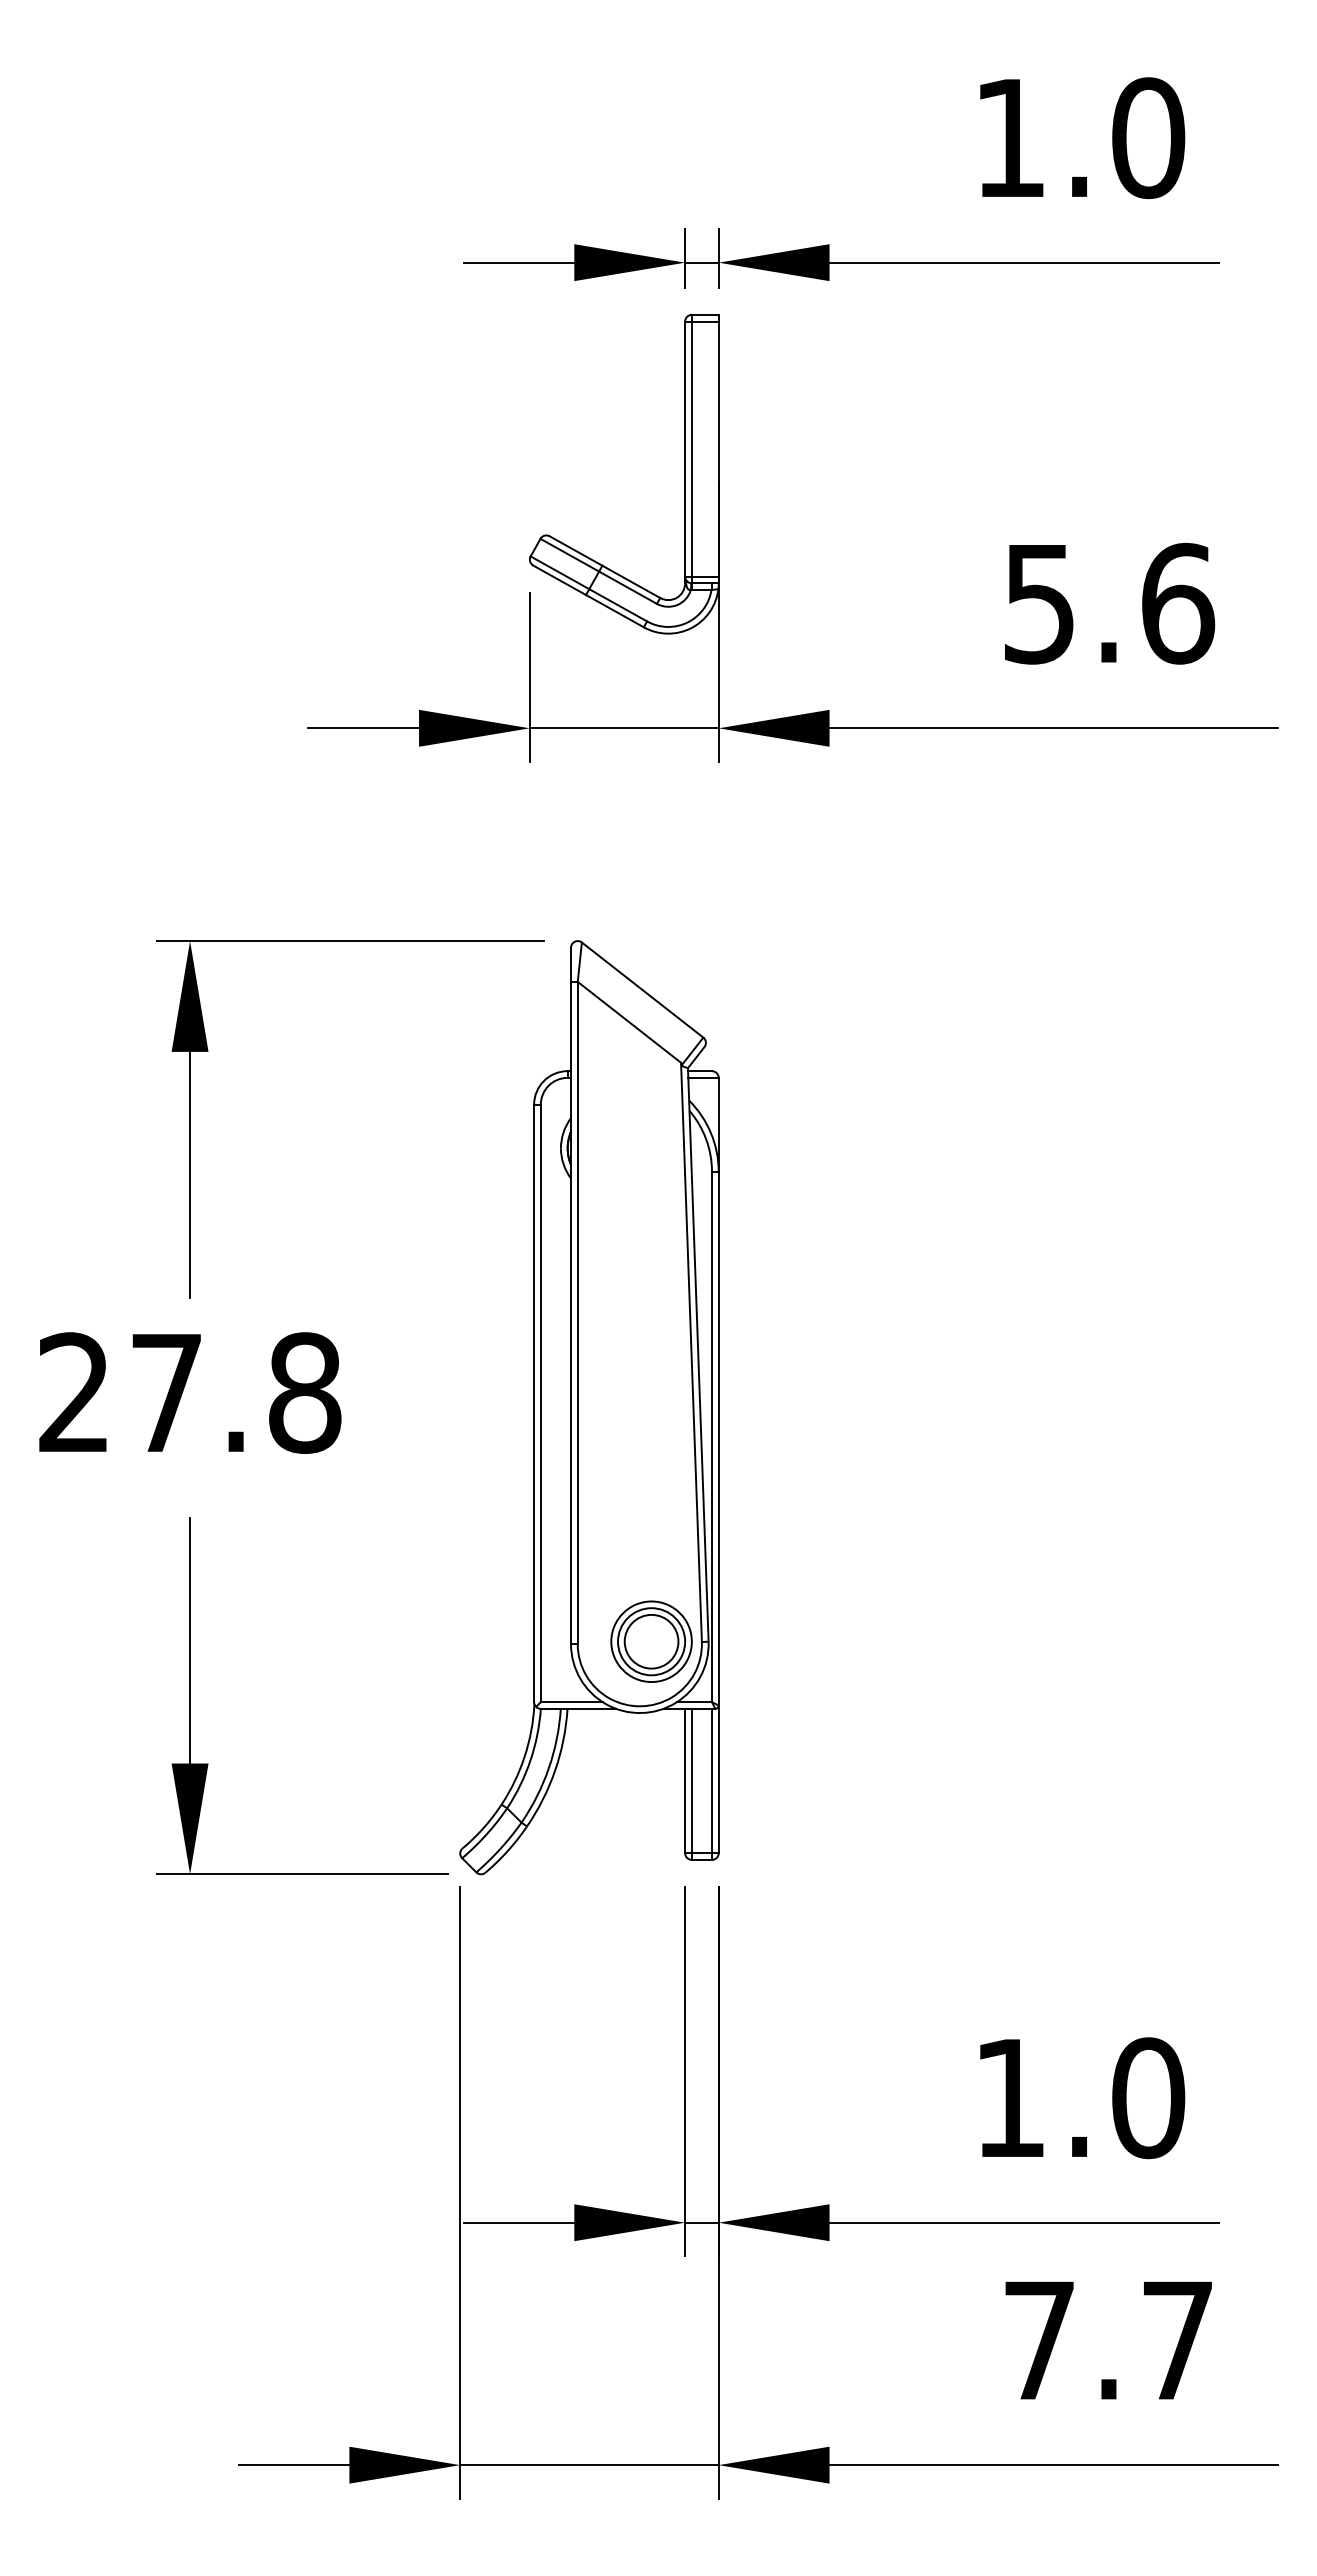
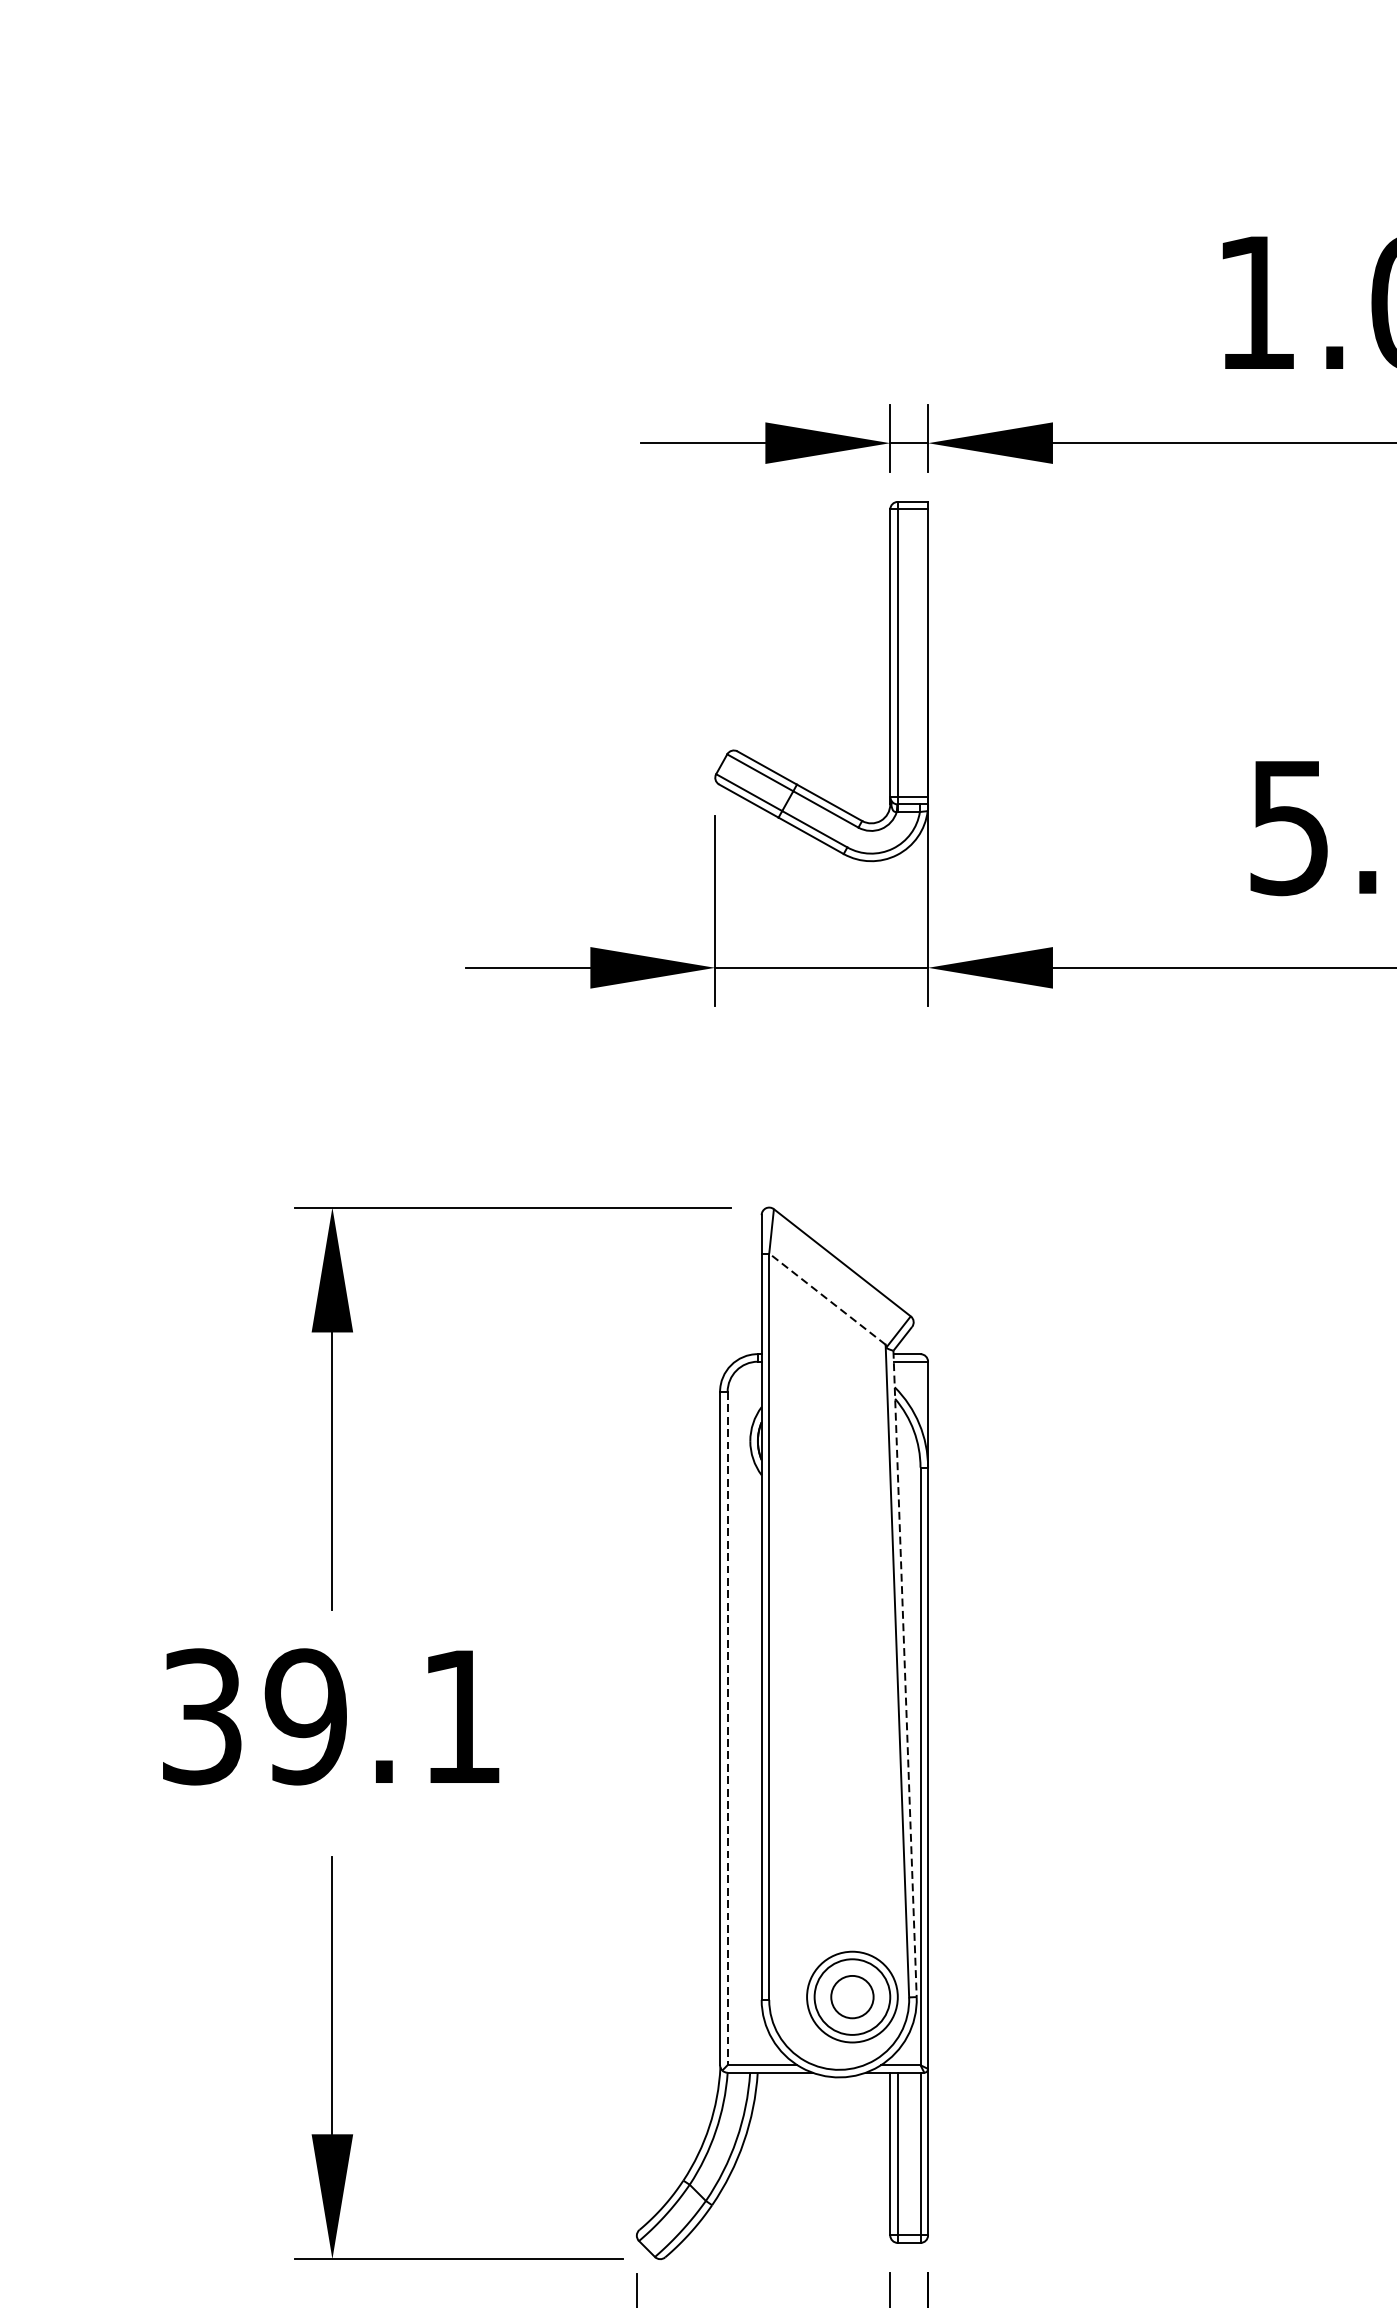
line: (629, 1022) -> (827, 1299), solid -> dashed
line: (698, 1354) -> (905, 1673), solid -> dashed
text: (190, 1392) -> (332, 1716), 27.8 -> 39.1
line: (540, 1403) -> (727, 1728), solid -> dashed
circle: (651, 1641) -> (852, 1996), size x0.7

